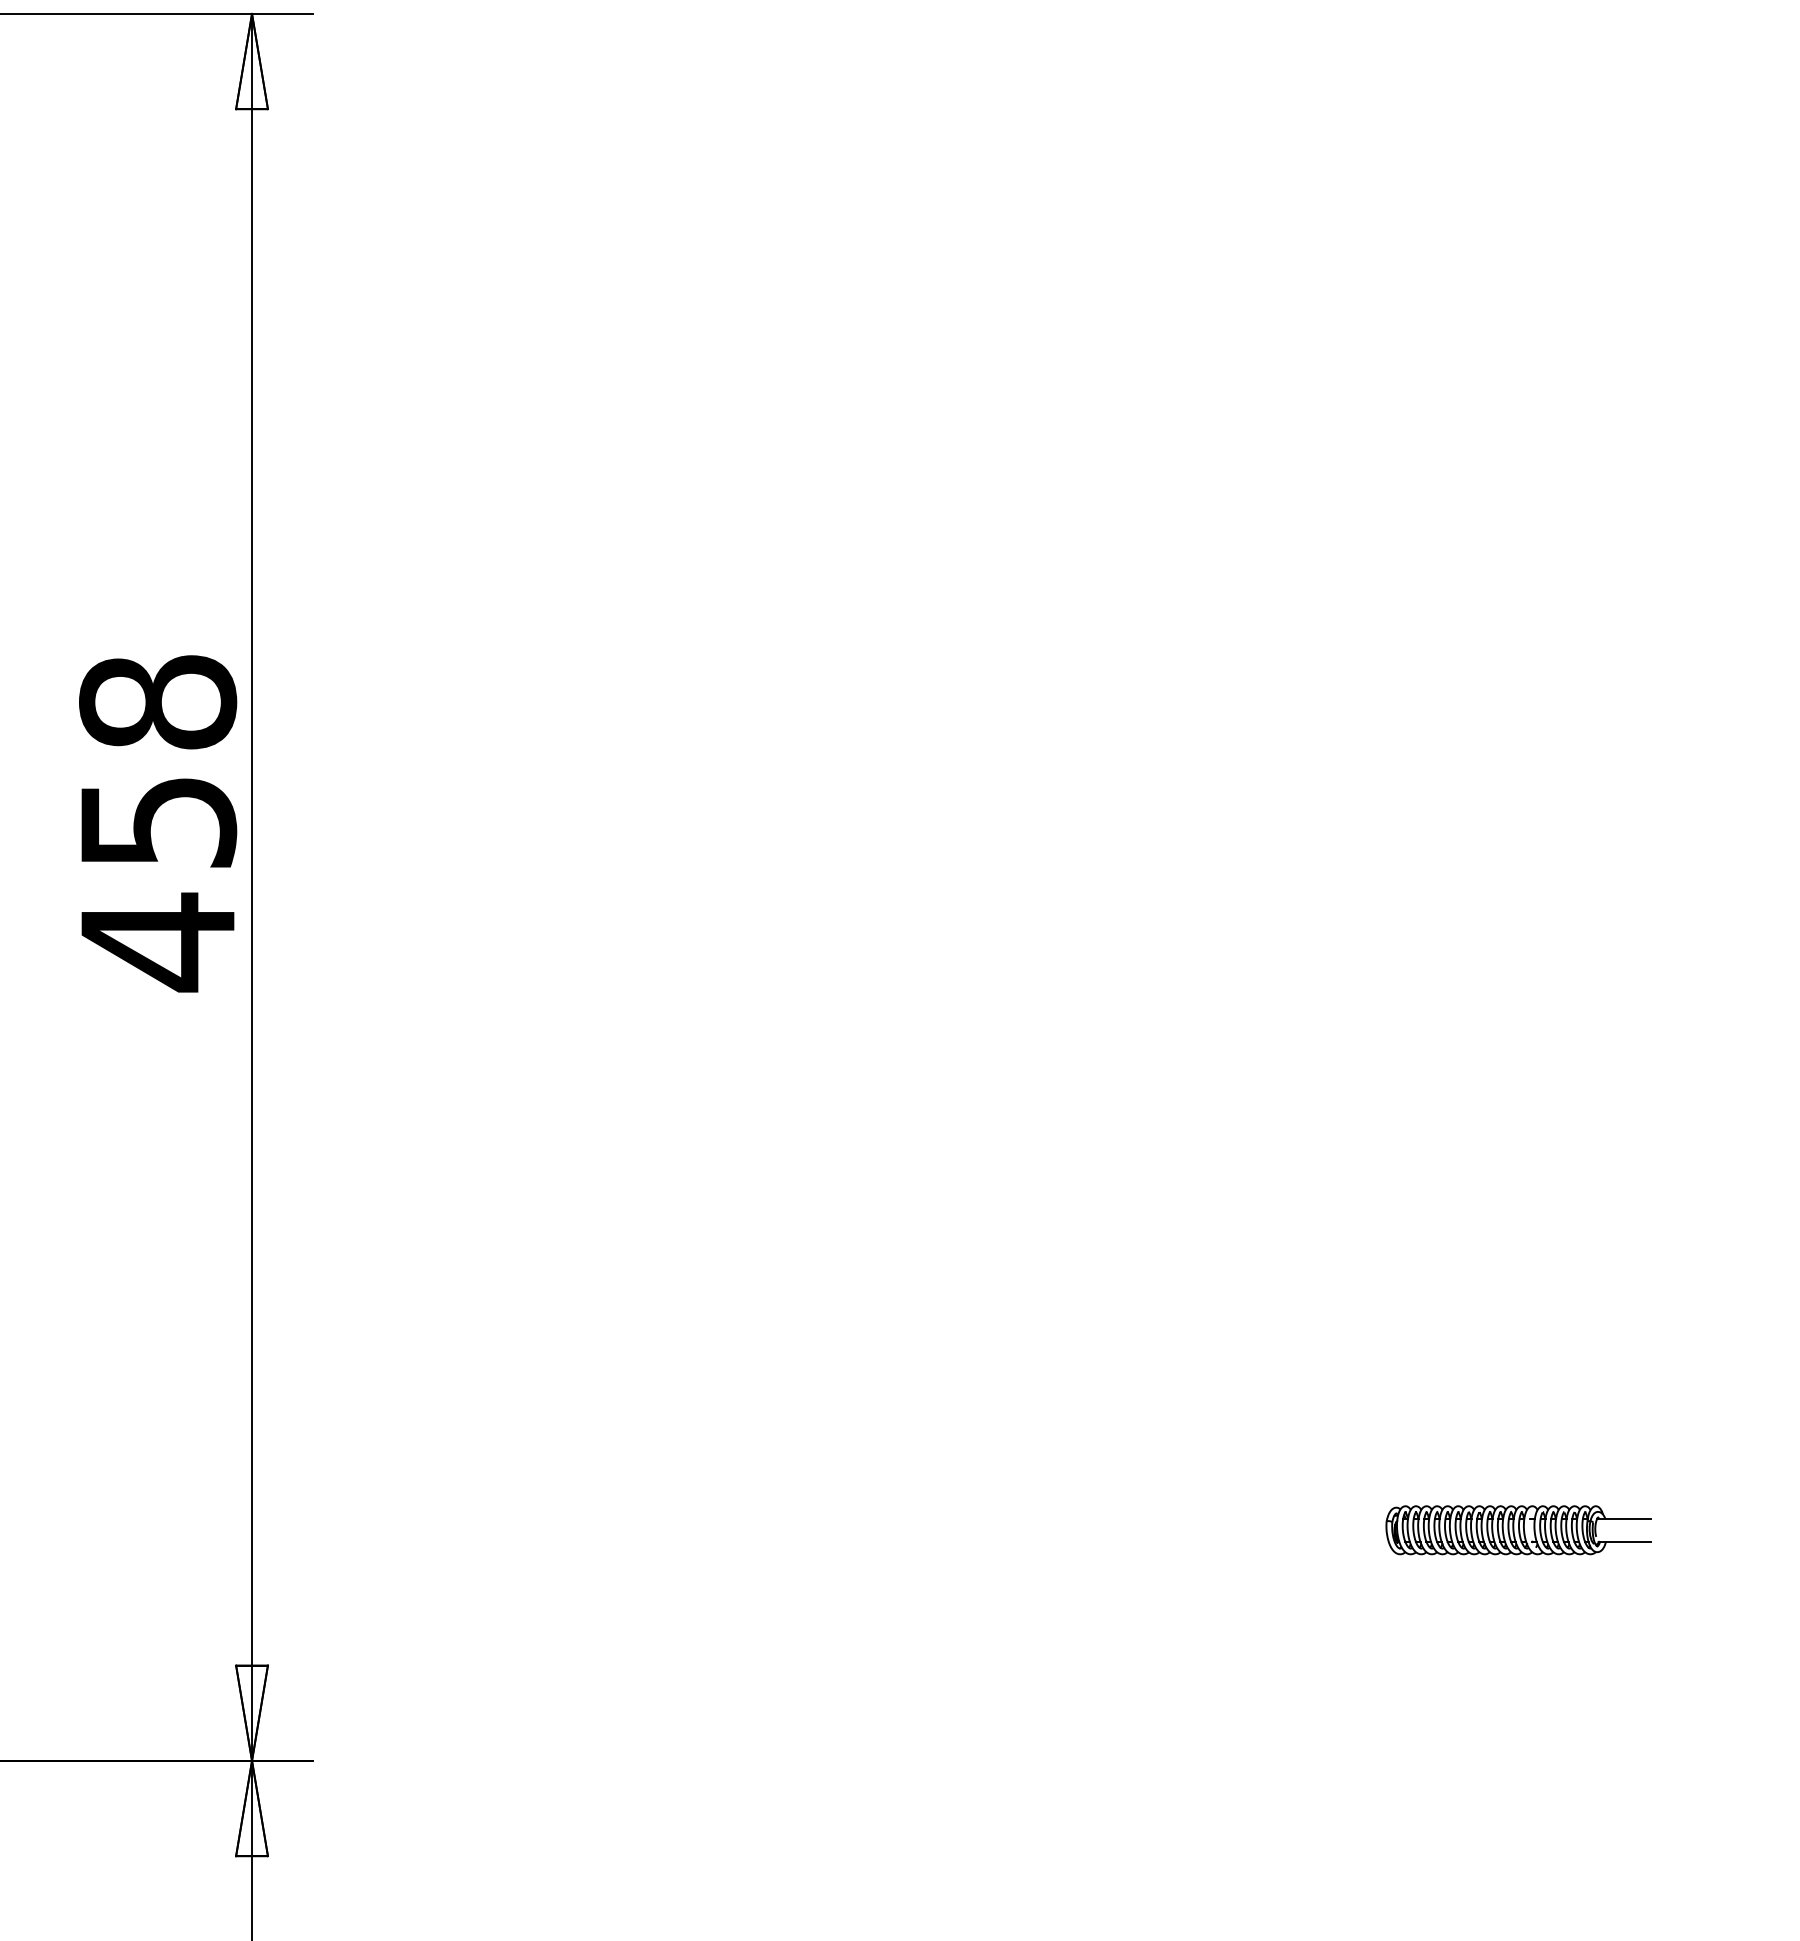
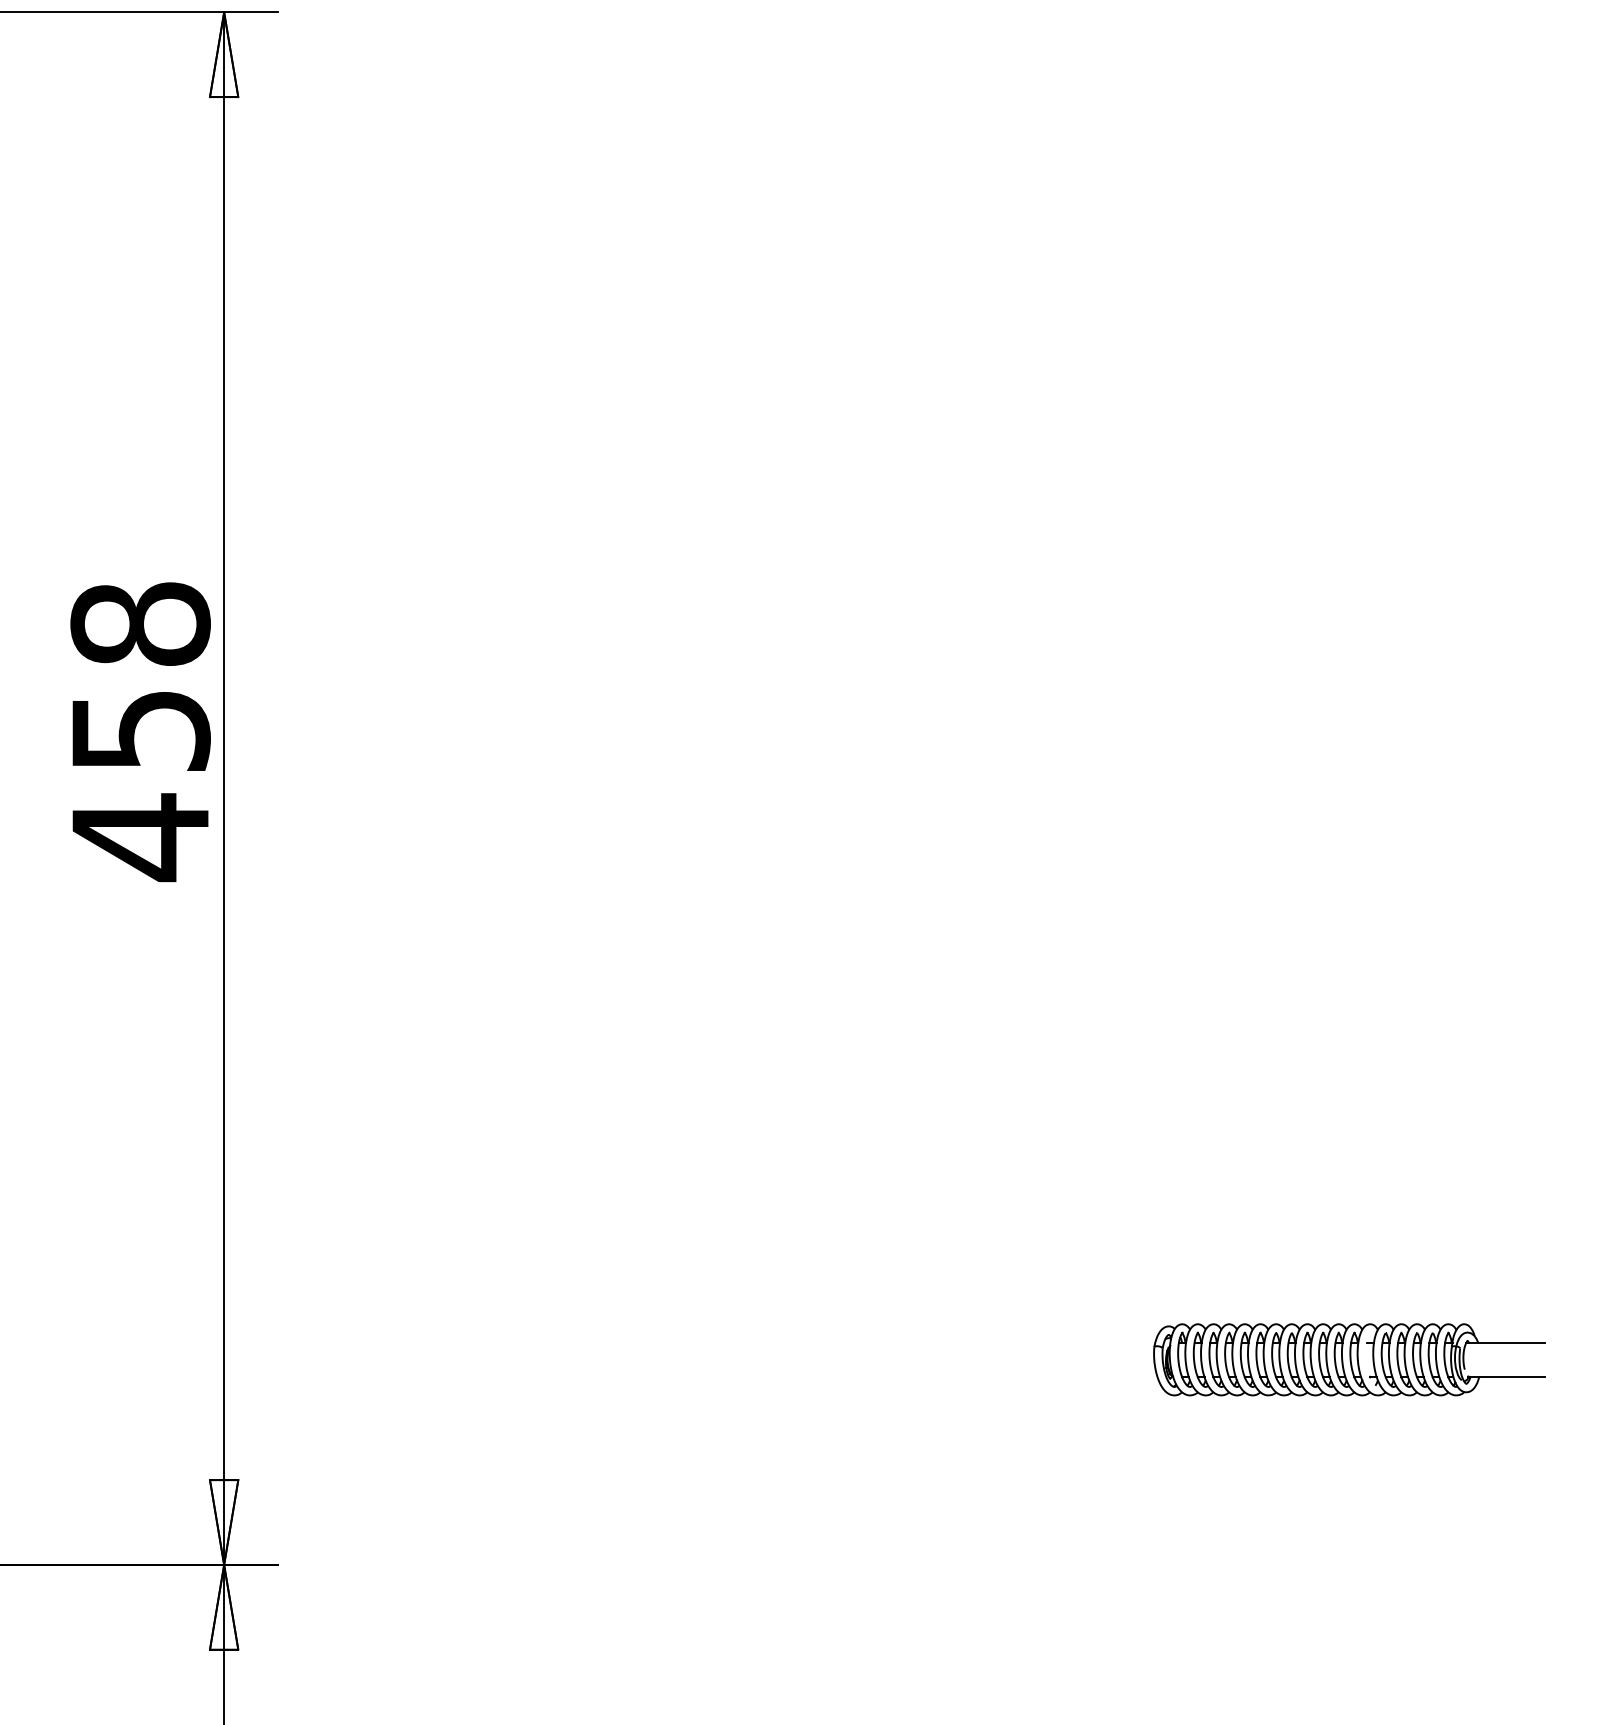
part: (1518, 1530) -> (1349, 1360), size x1.67

